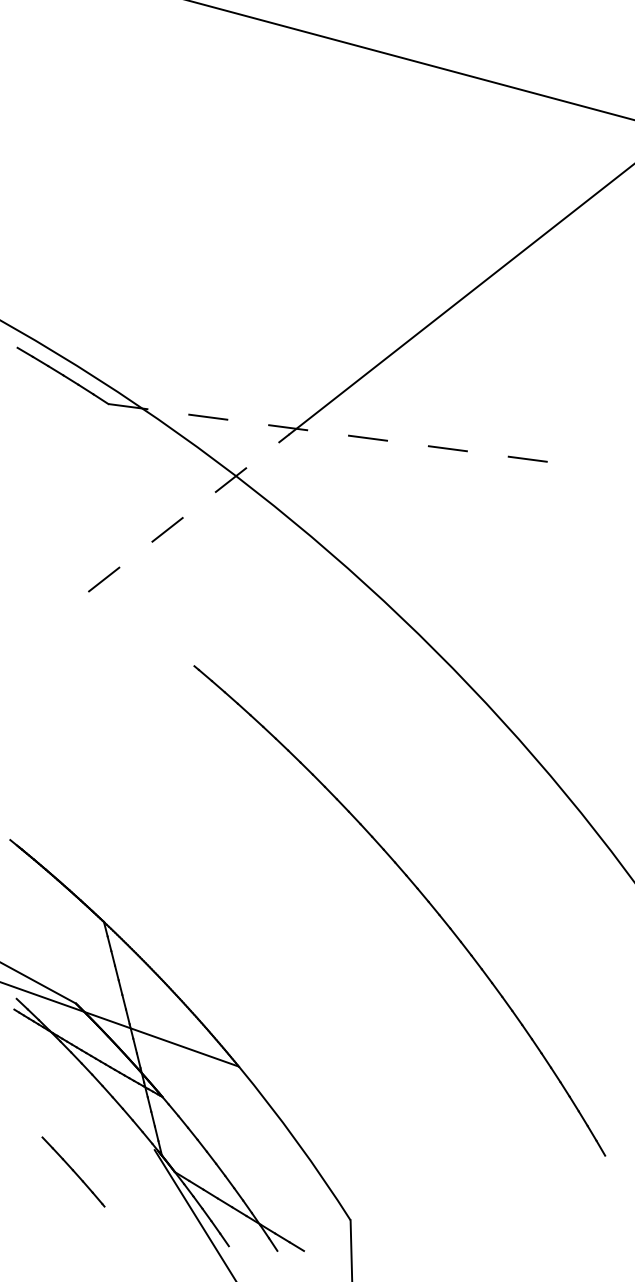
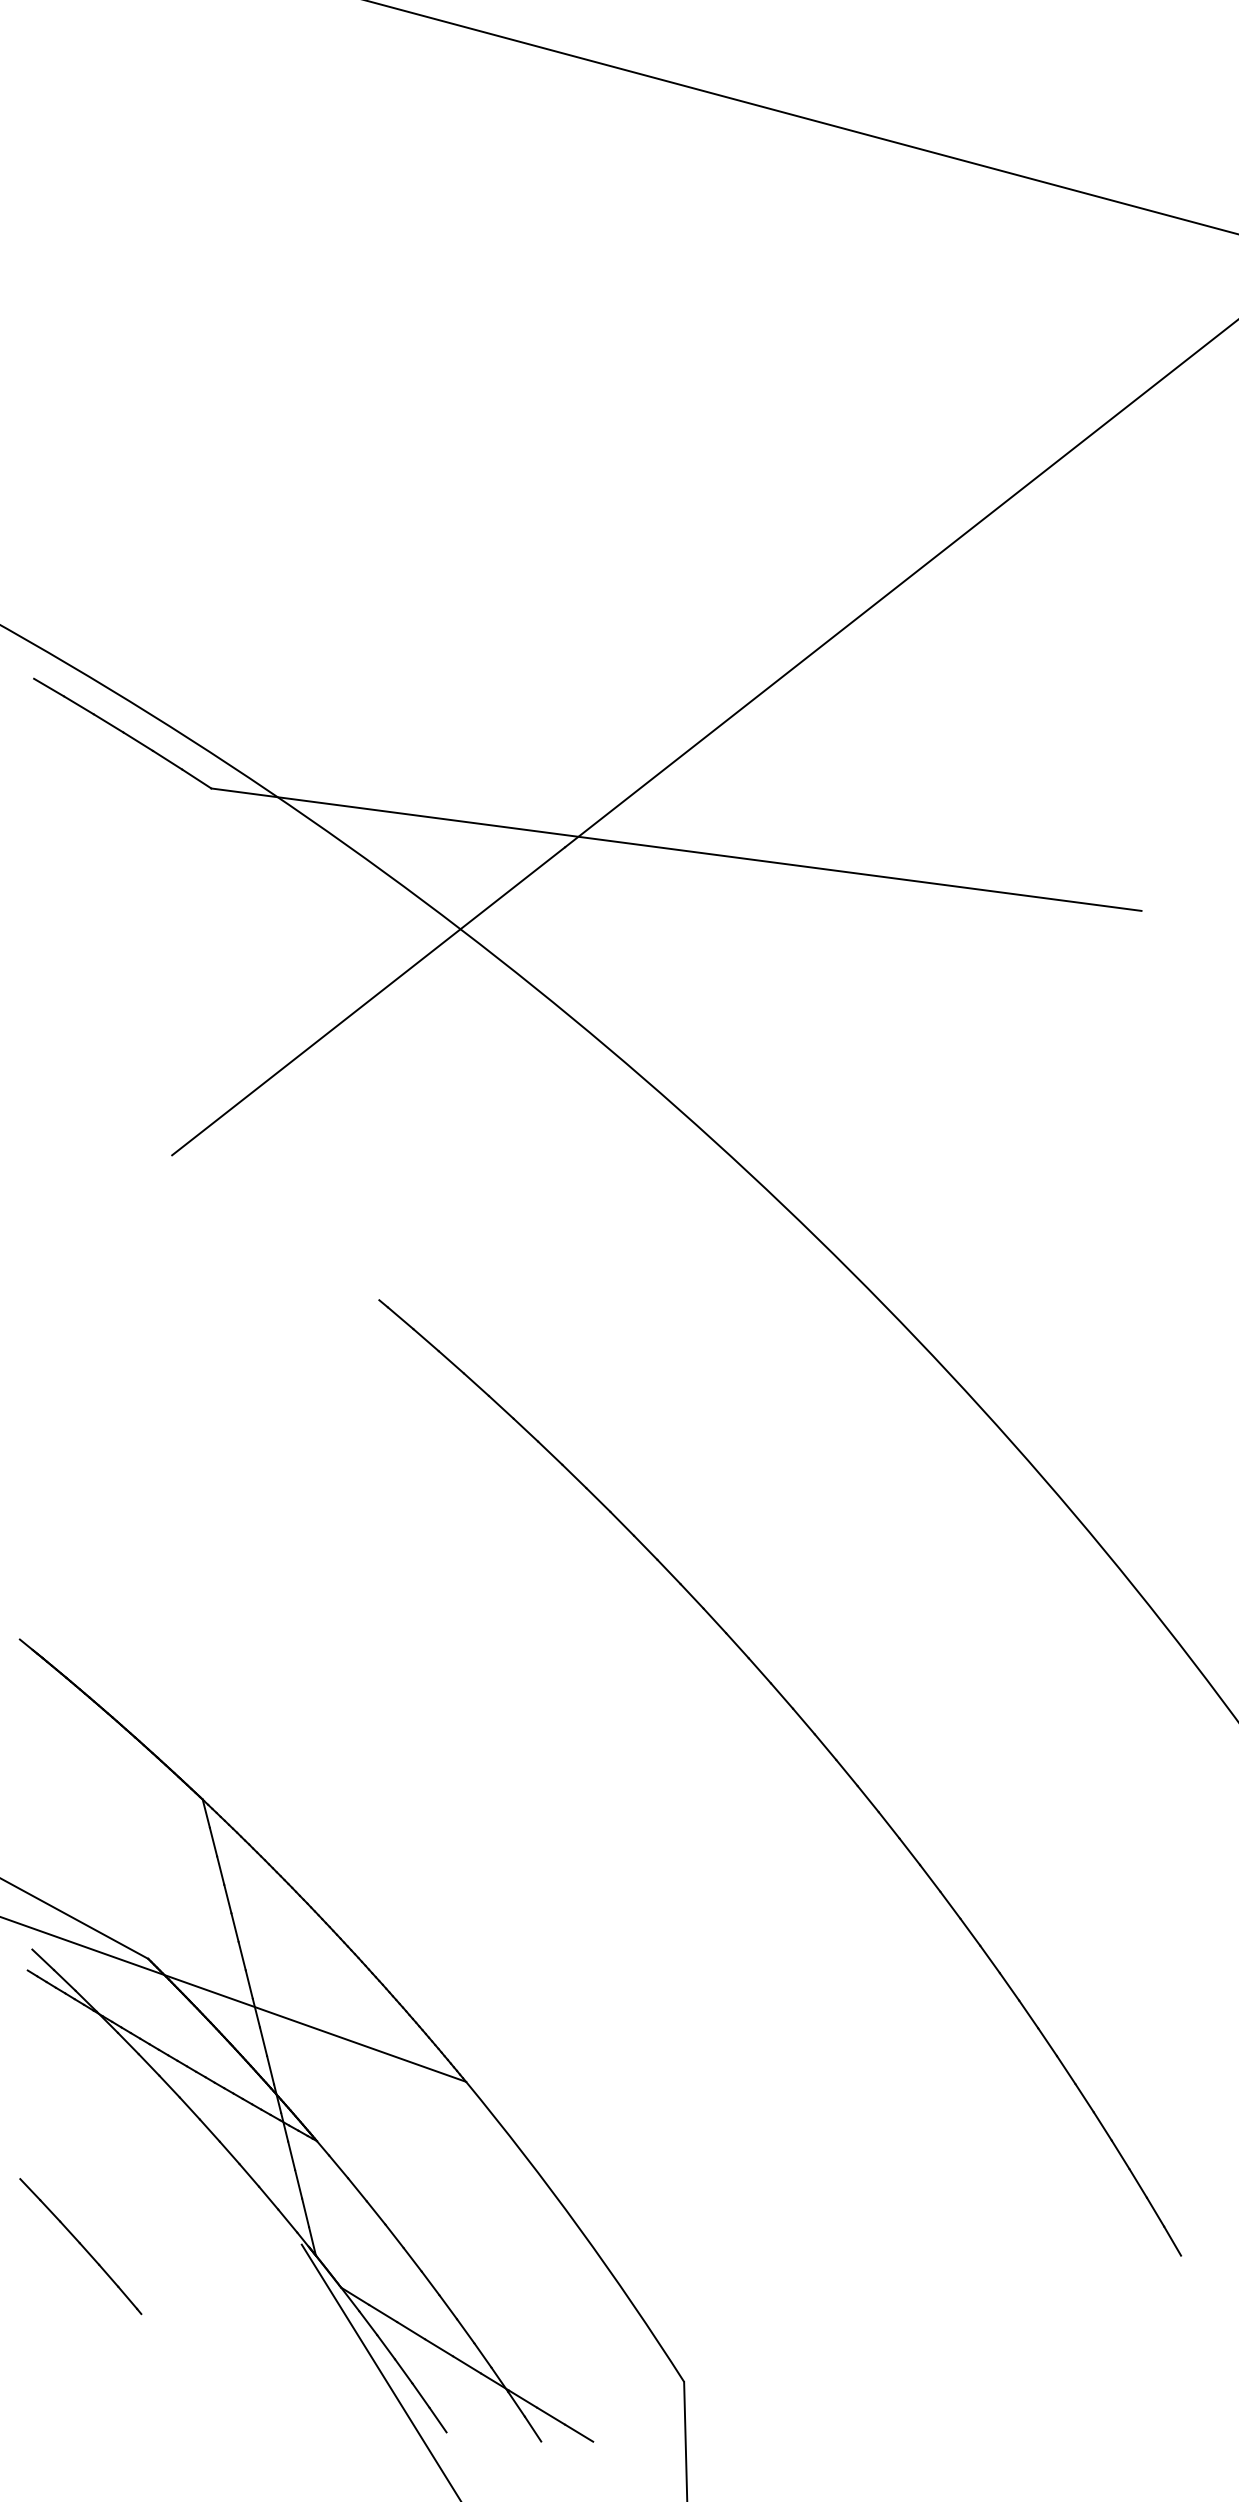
line: (347, 435) -> (678, 849), dashed -> solid
line: (188, 513) -> (367, 1002), dashed -> solid
line: (73, 1171) -> (80, 2245), moved

